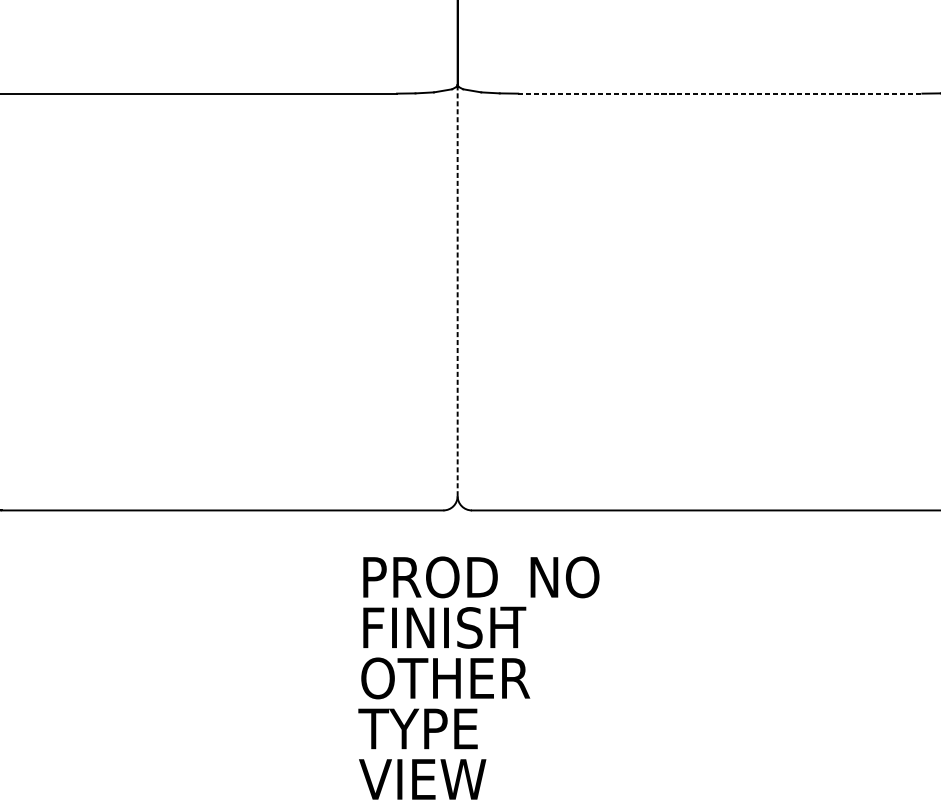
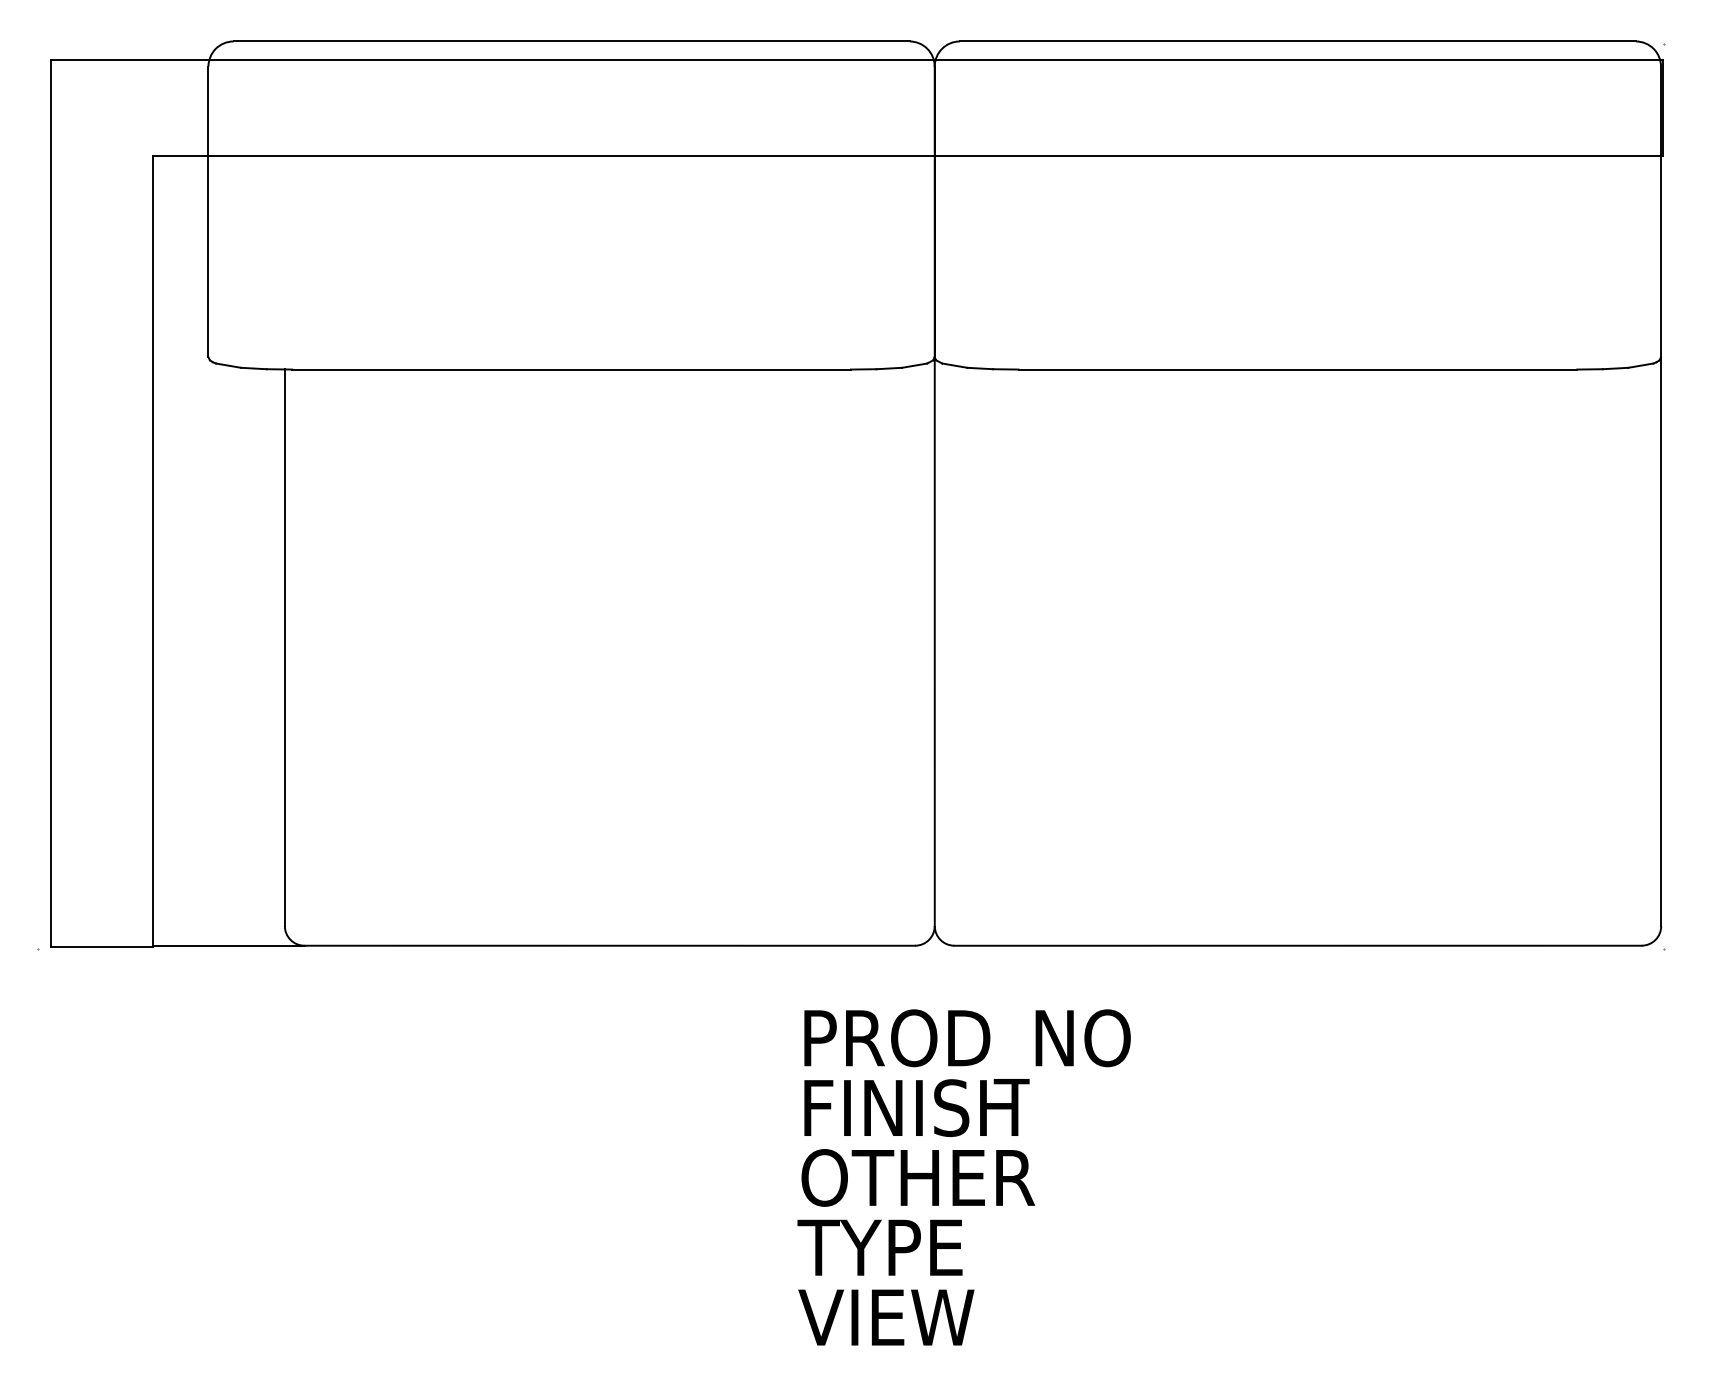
line: (720, 93) -> (1298, 369), dashed -> solid
line: (457, 290) -> (934, 641), dashed -> solid

